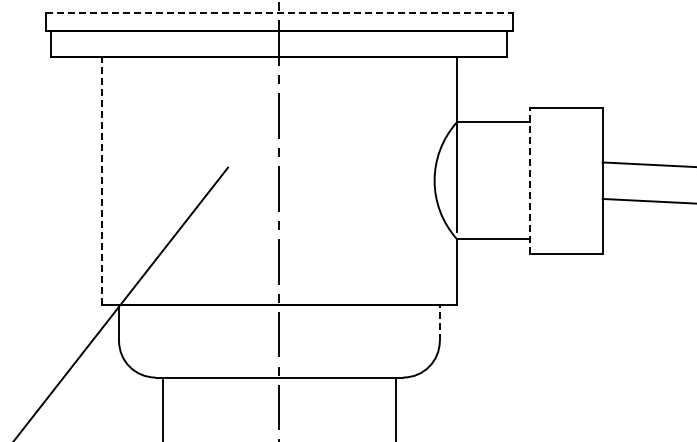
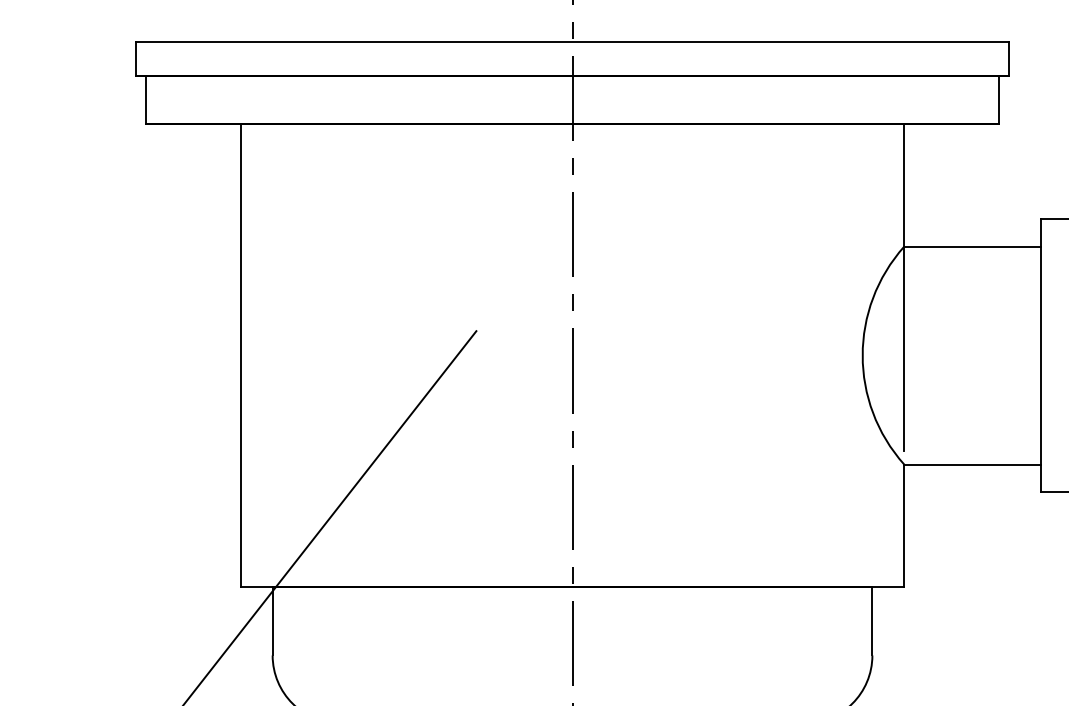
line: (279, 13) -> (572, 42), dashed -> solid
line: (102, 180) -> (241, 355), dashed -> solid
line: (529, 180) -> (1040, 355), dashed -> solid
line: (439, 322) -> (871, 620), dashed -> solid

